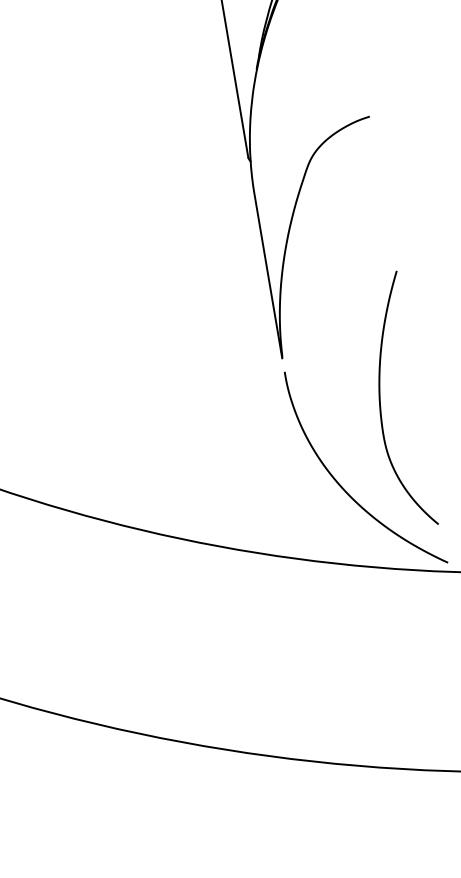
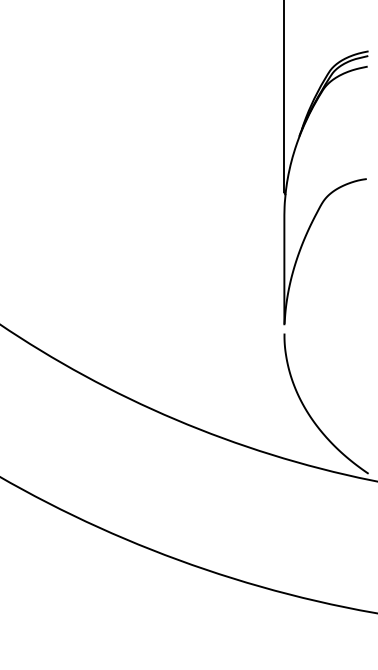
curve: (381, 402) -> (343, 363), removed

